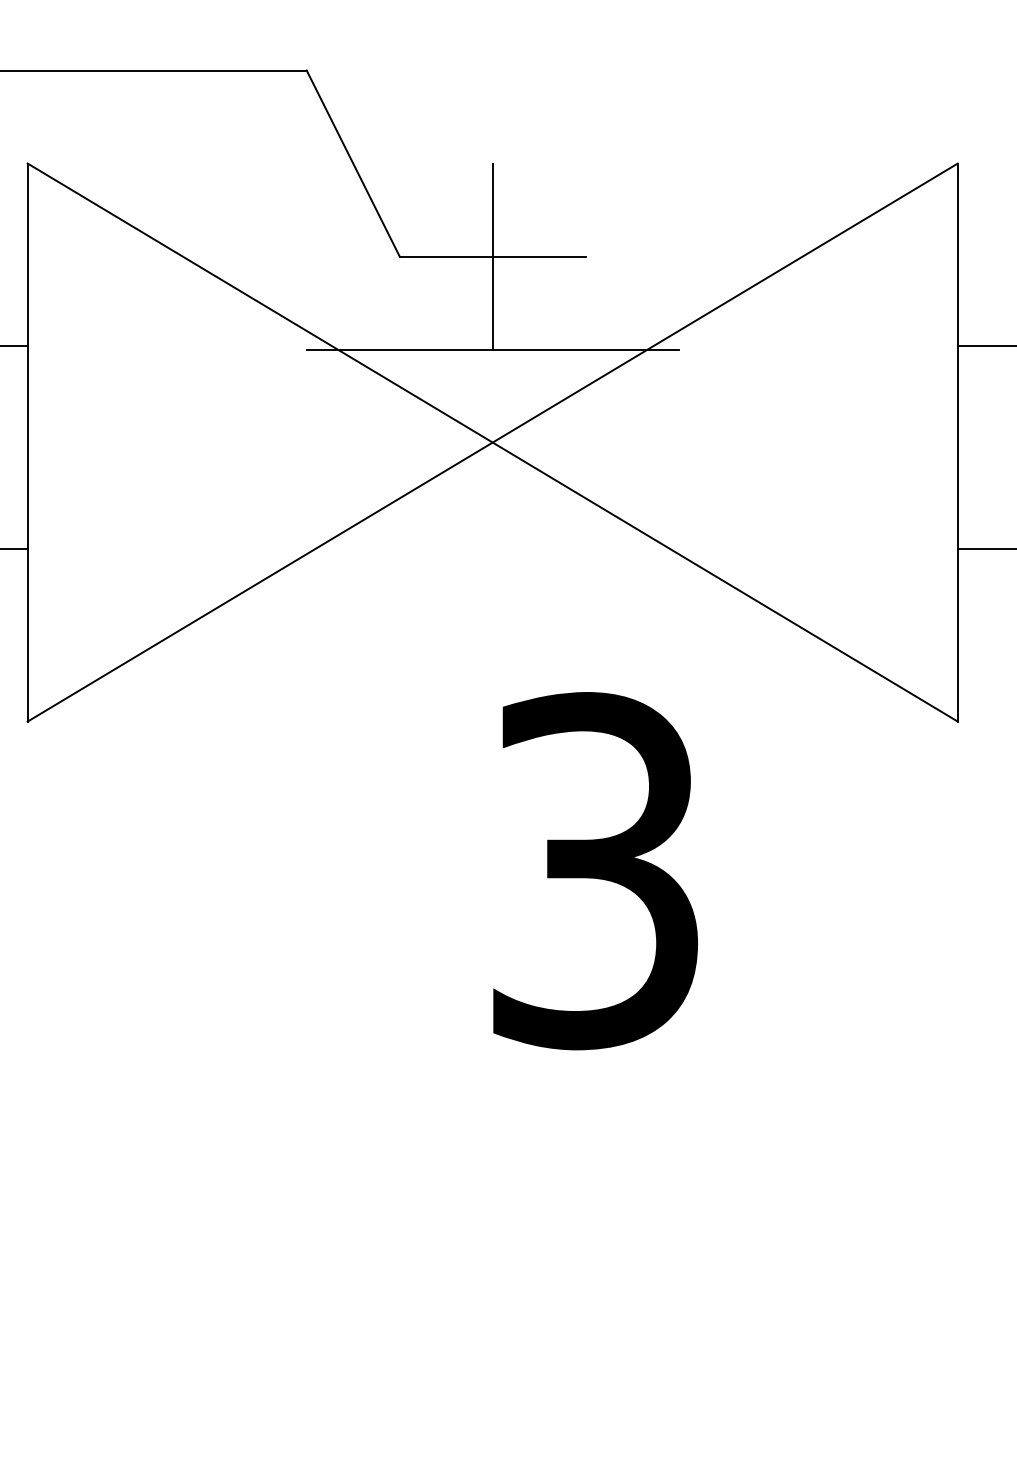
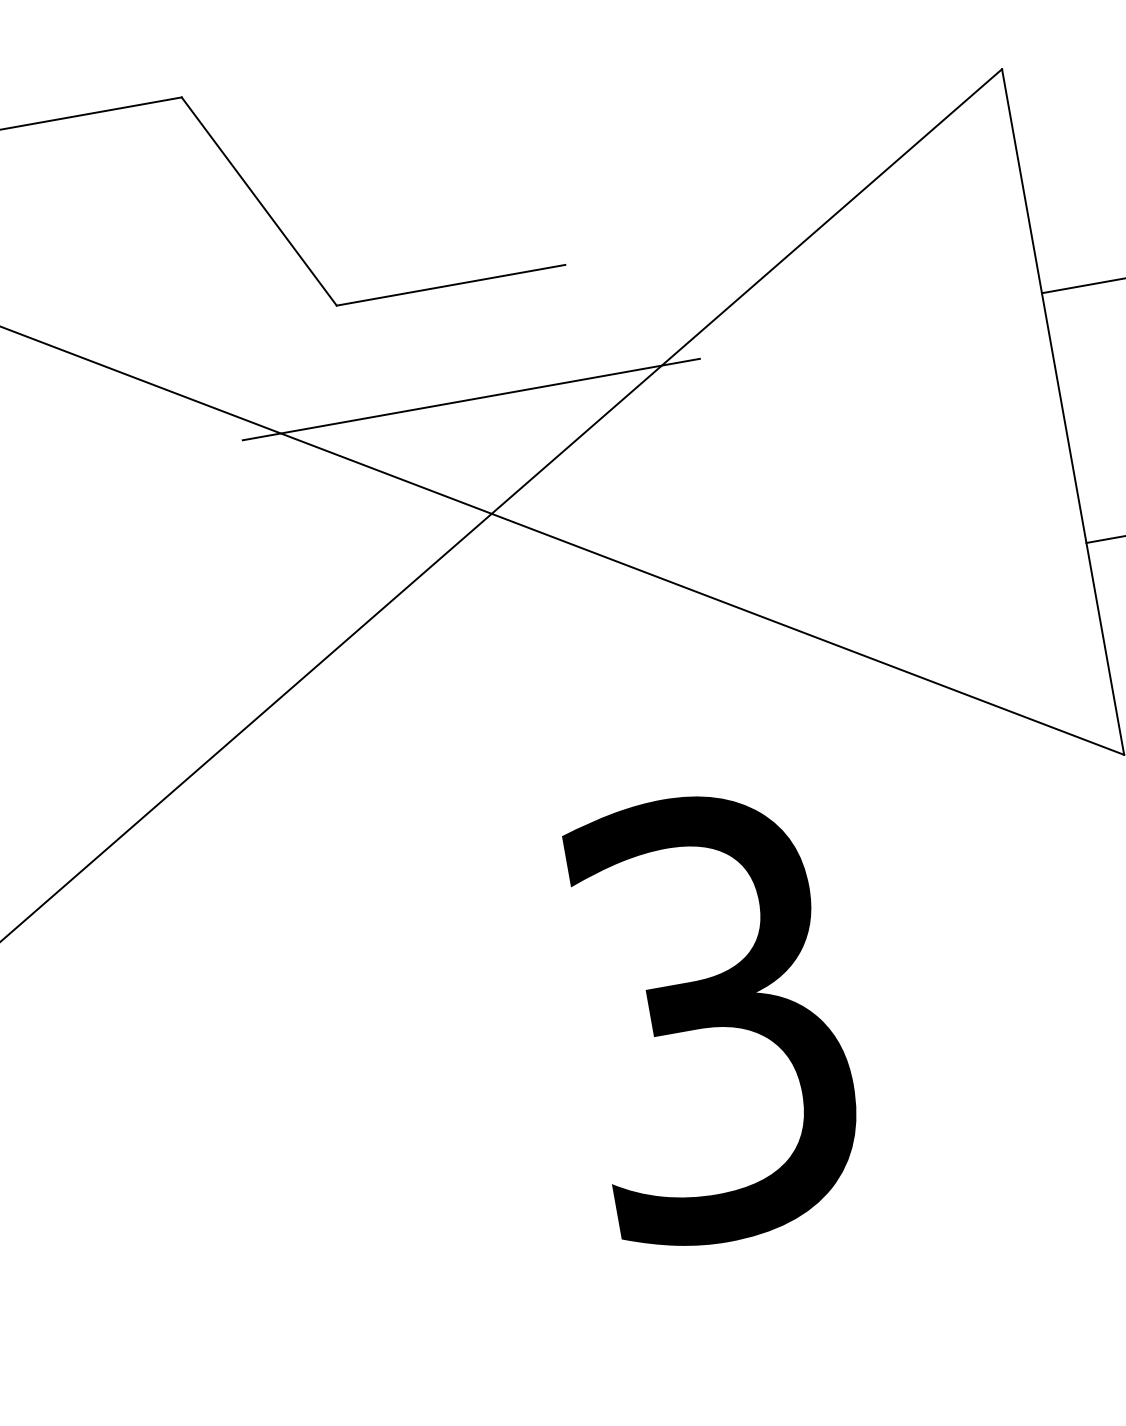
line: (492, 256) -> (450, 285), removed

